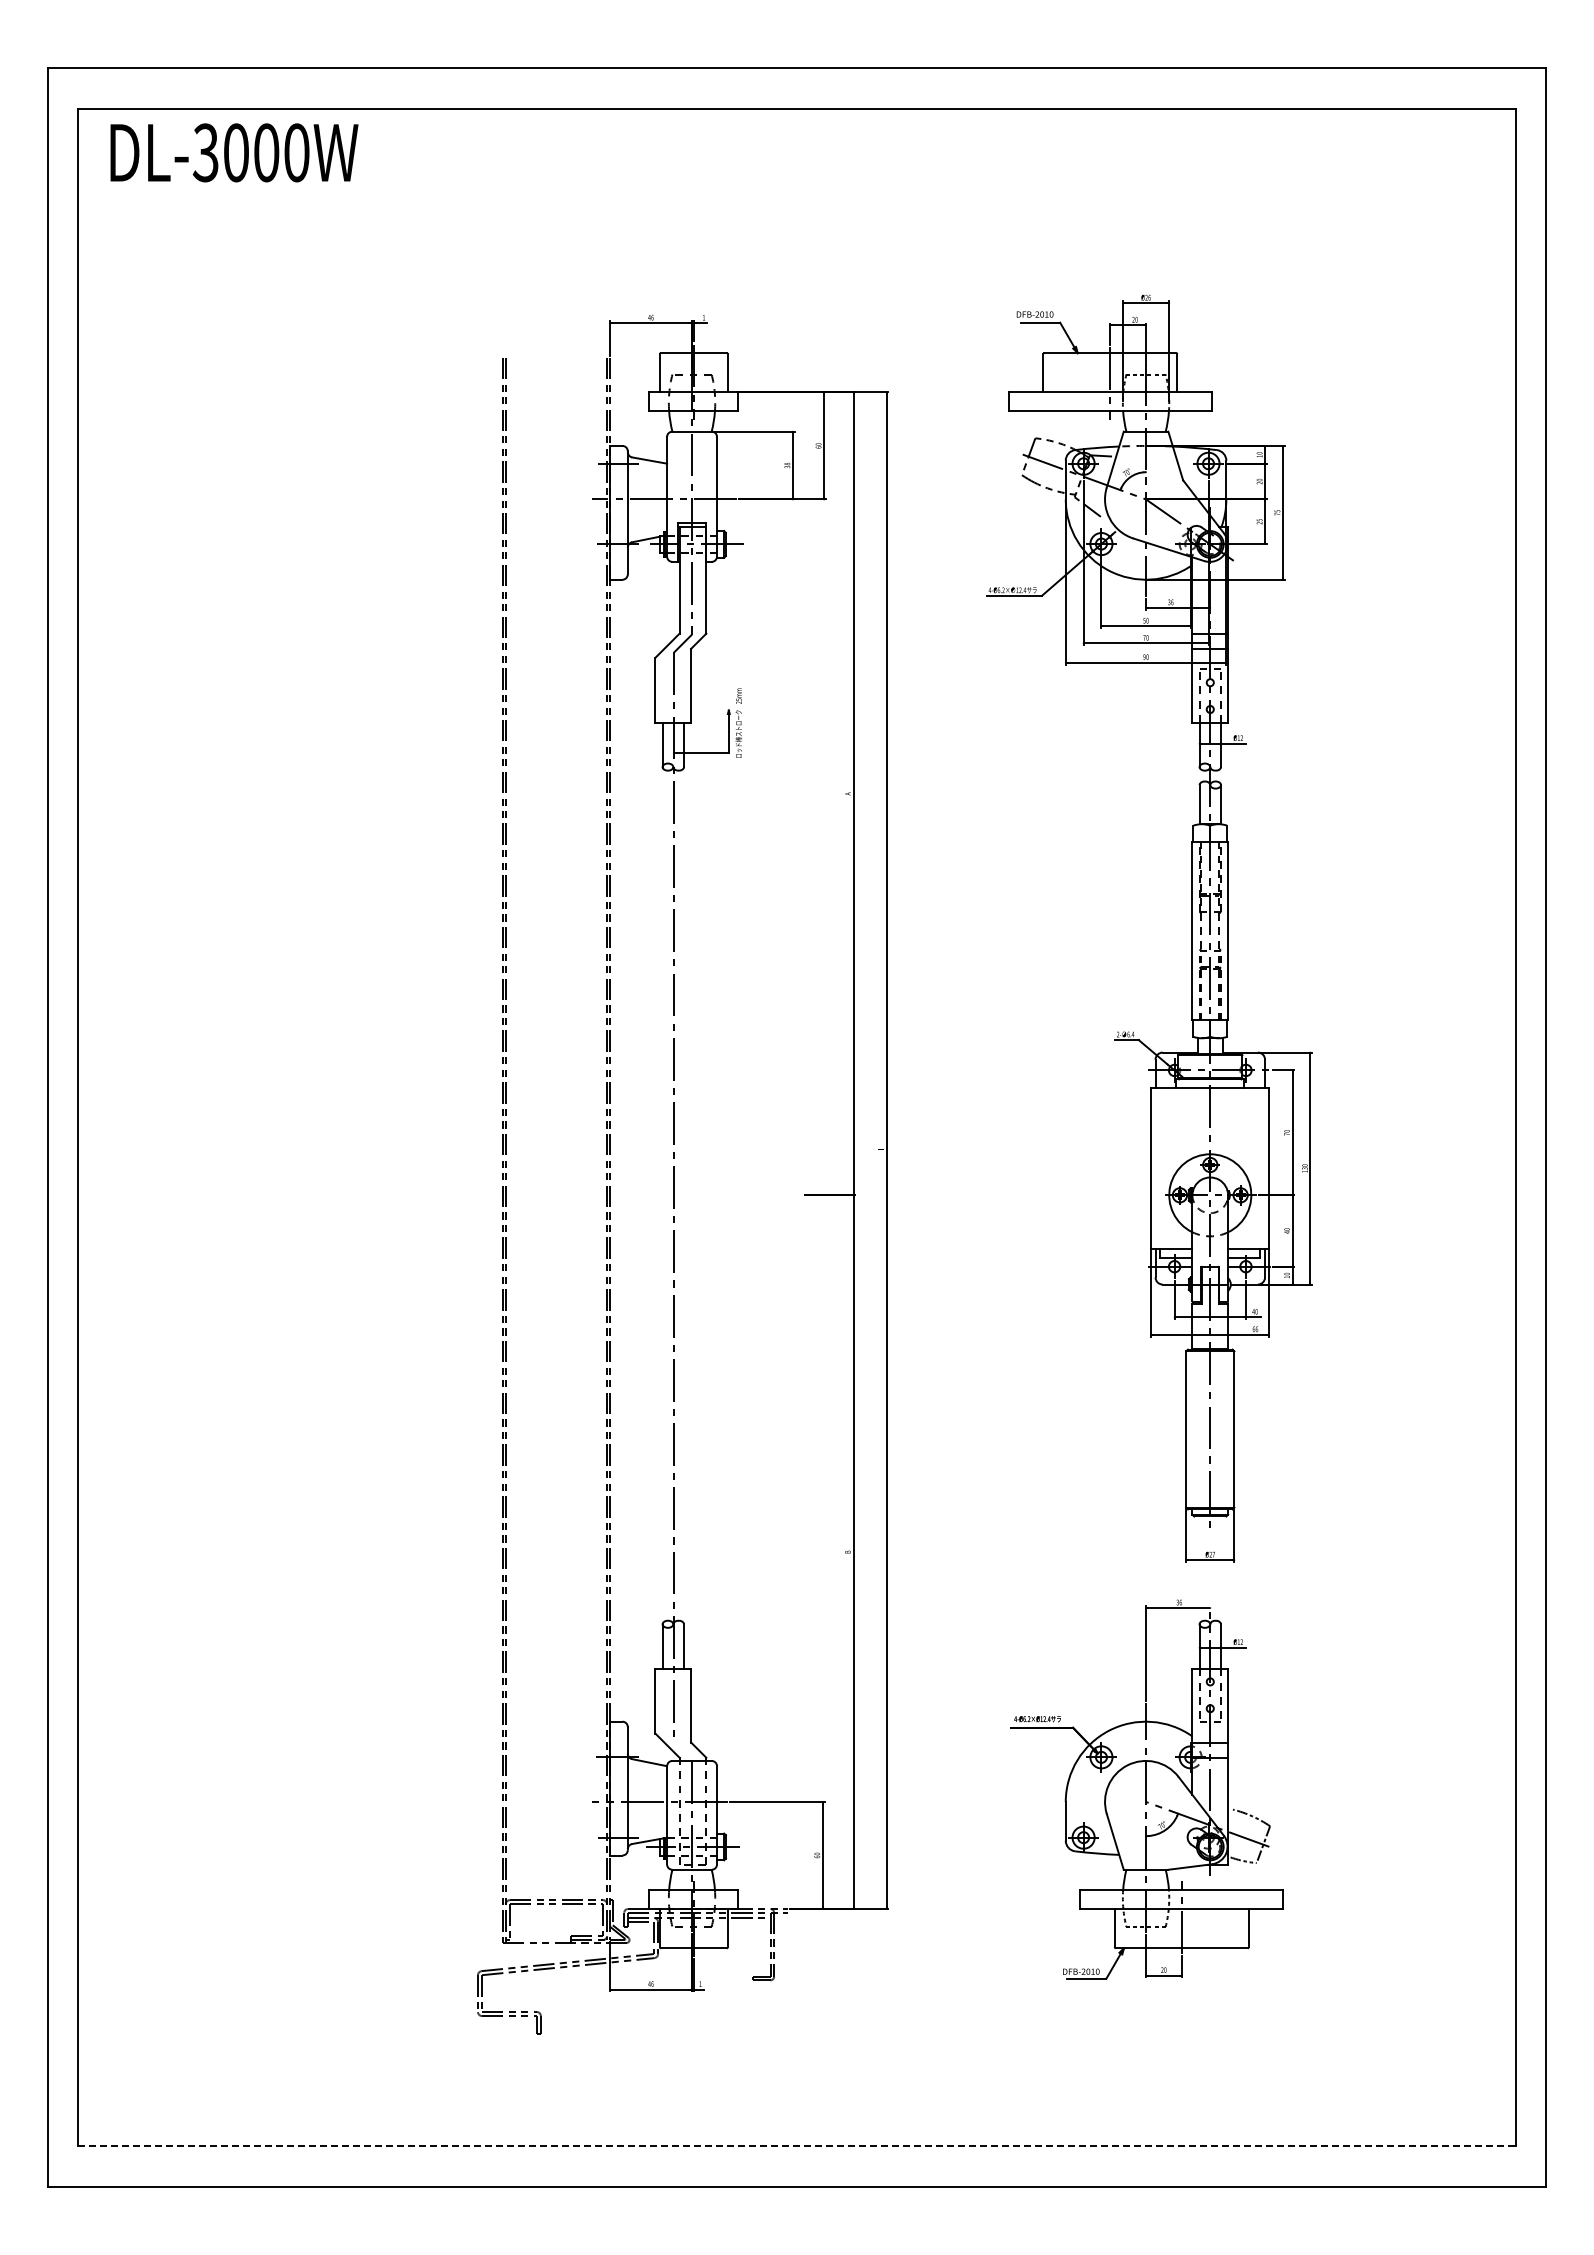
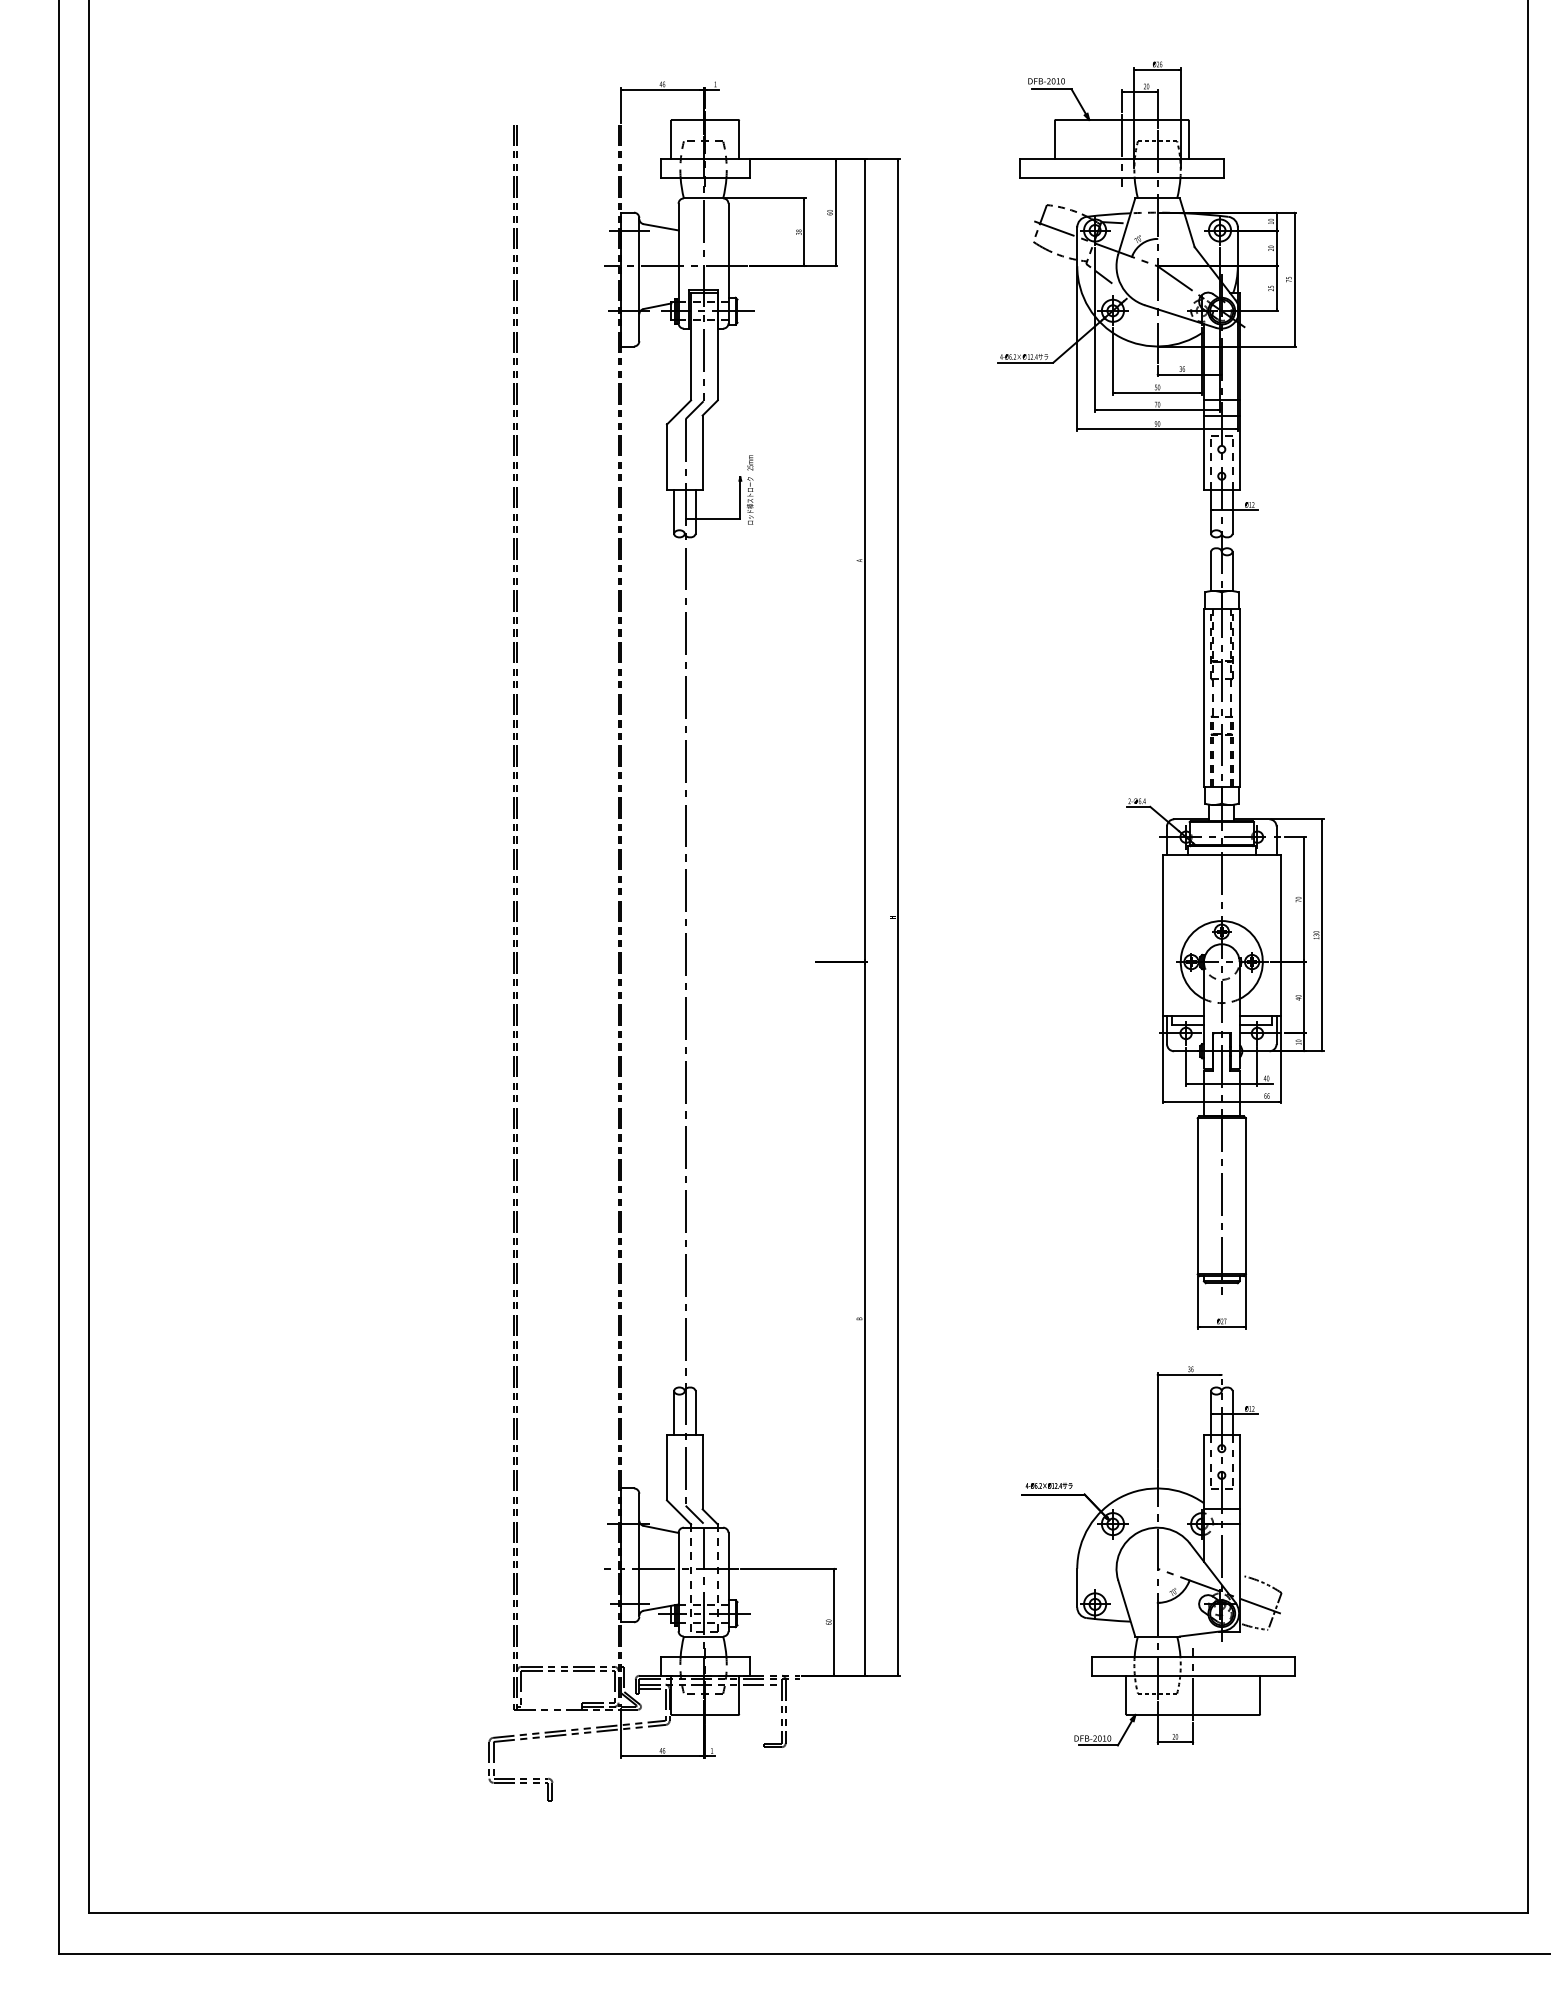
line: (683, 1747) -> (695, 1514), added
line: (797, 2146) -> (809, 1913), dashed -> solid

